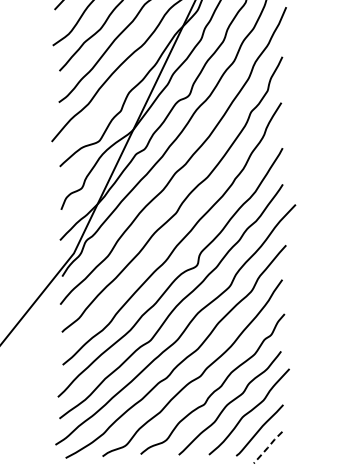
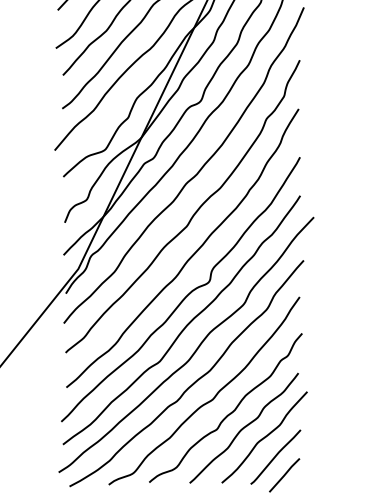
line: (268, 447) -> (284, 475), dashed -> solid

